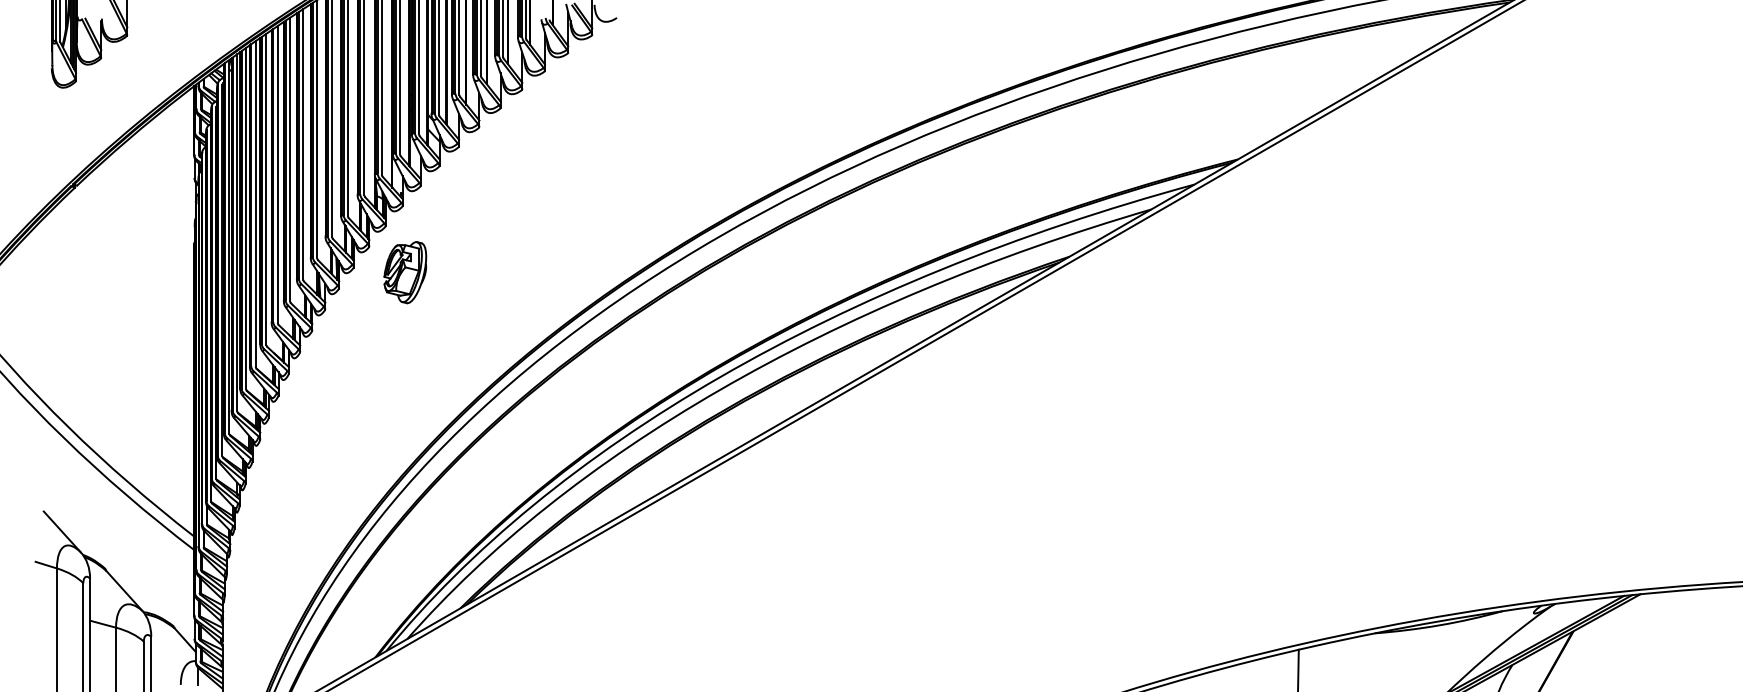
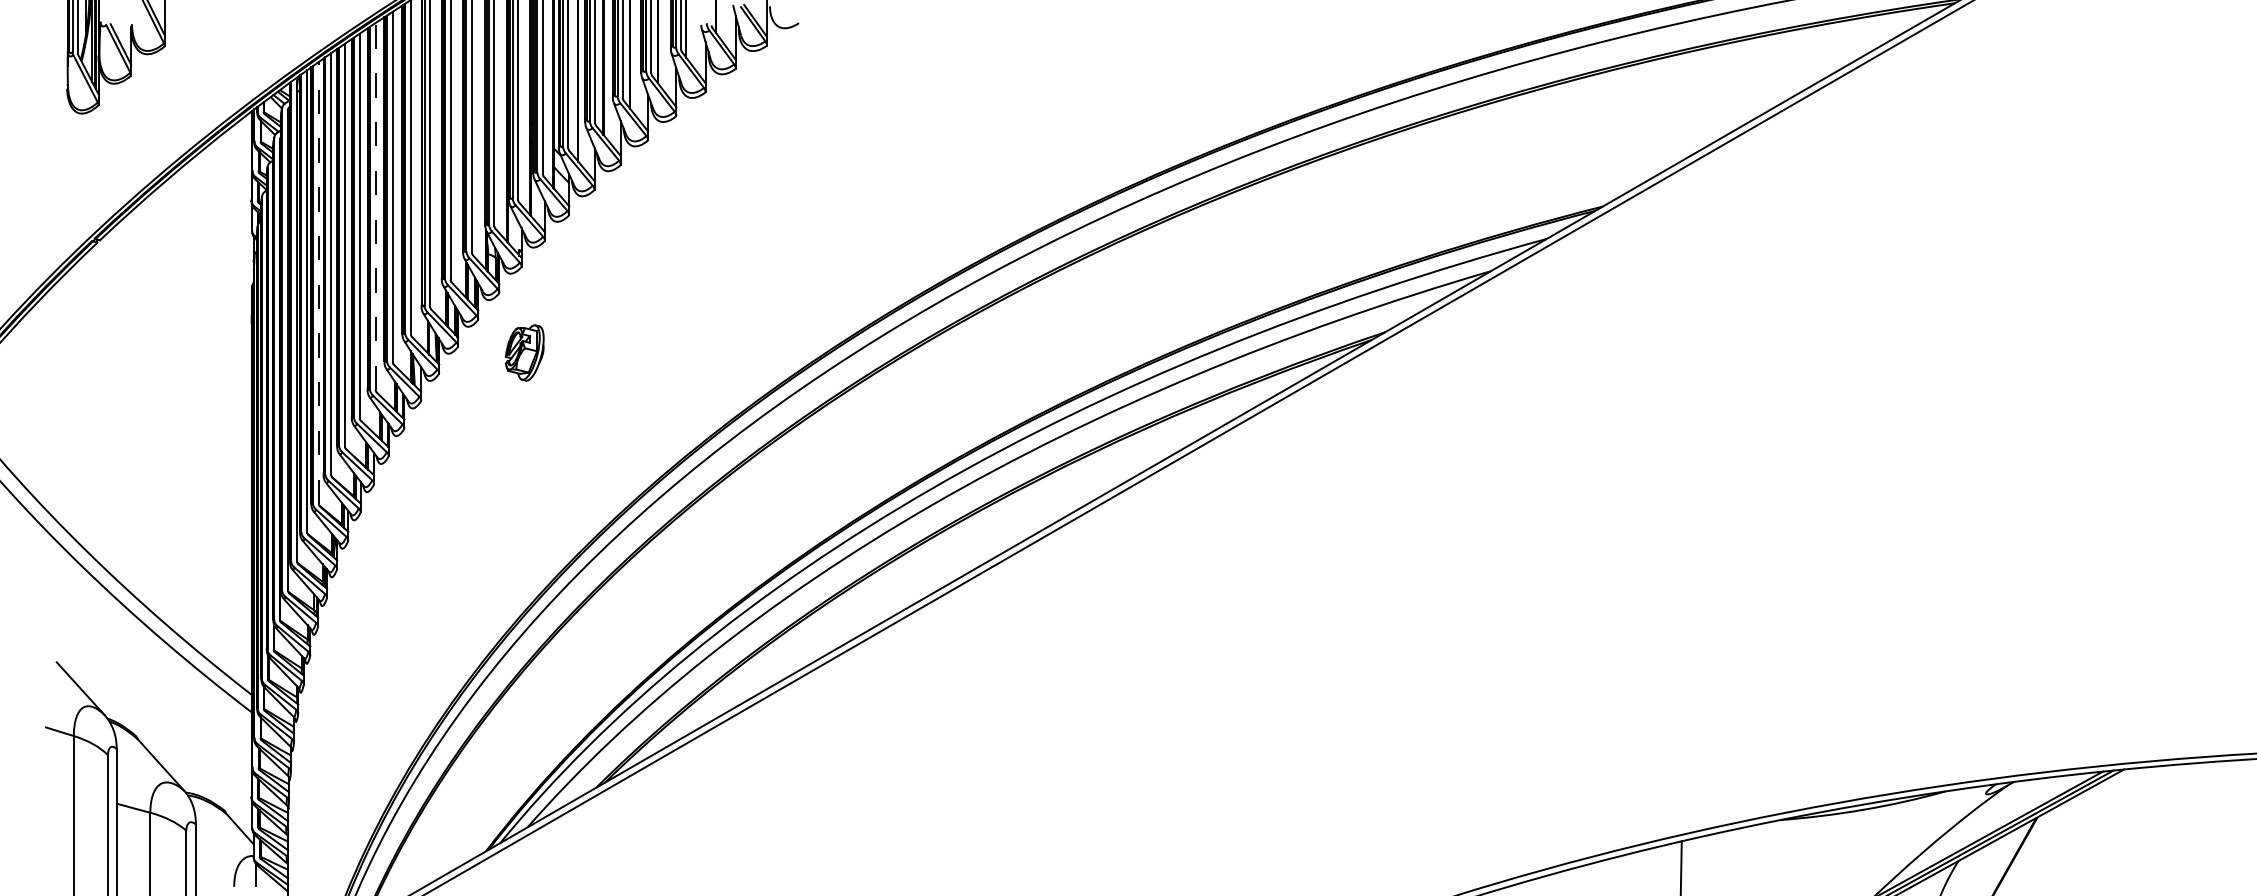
line: (289, 159) -> (375, 206), solid -> dashed
line: (245, 218) -> (318, 283), solid -> dashed
part: (405, 272) -> (524, 352), size x0.7

